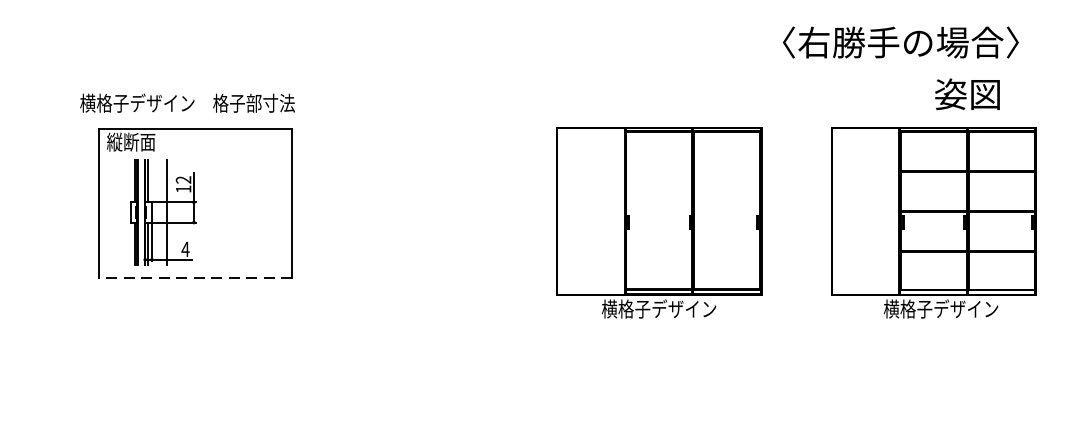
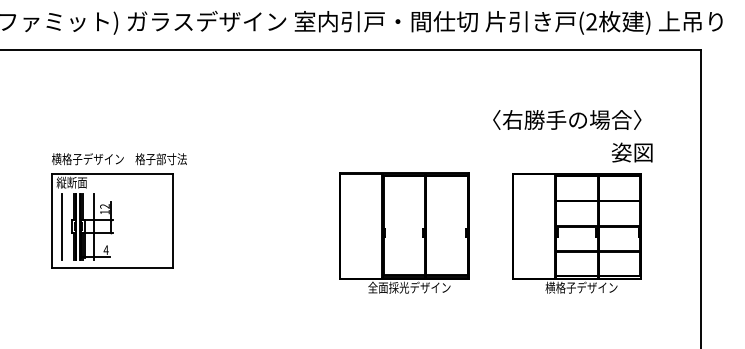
text: (901, 41) -> (567, 119), moved
text: (967, 94) -> (632, 152), moved
text: (187, 103) -> (119, 159), moved
line: (116, 211) -> (62, 226), added
line: (195, 278) -> (112, 268), dashed -> solid
text: (667, 308) -> (409, 287), 横格子デザイン -> 全面採光デザイン

